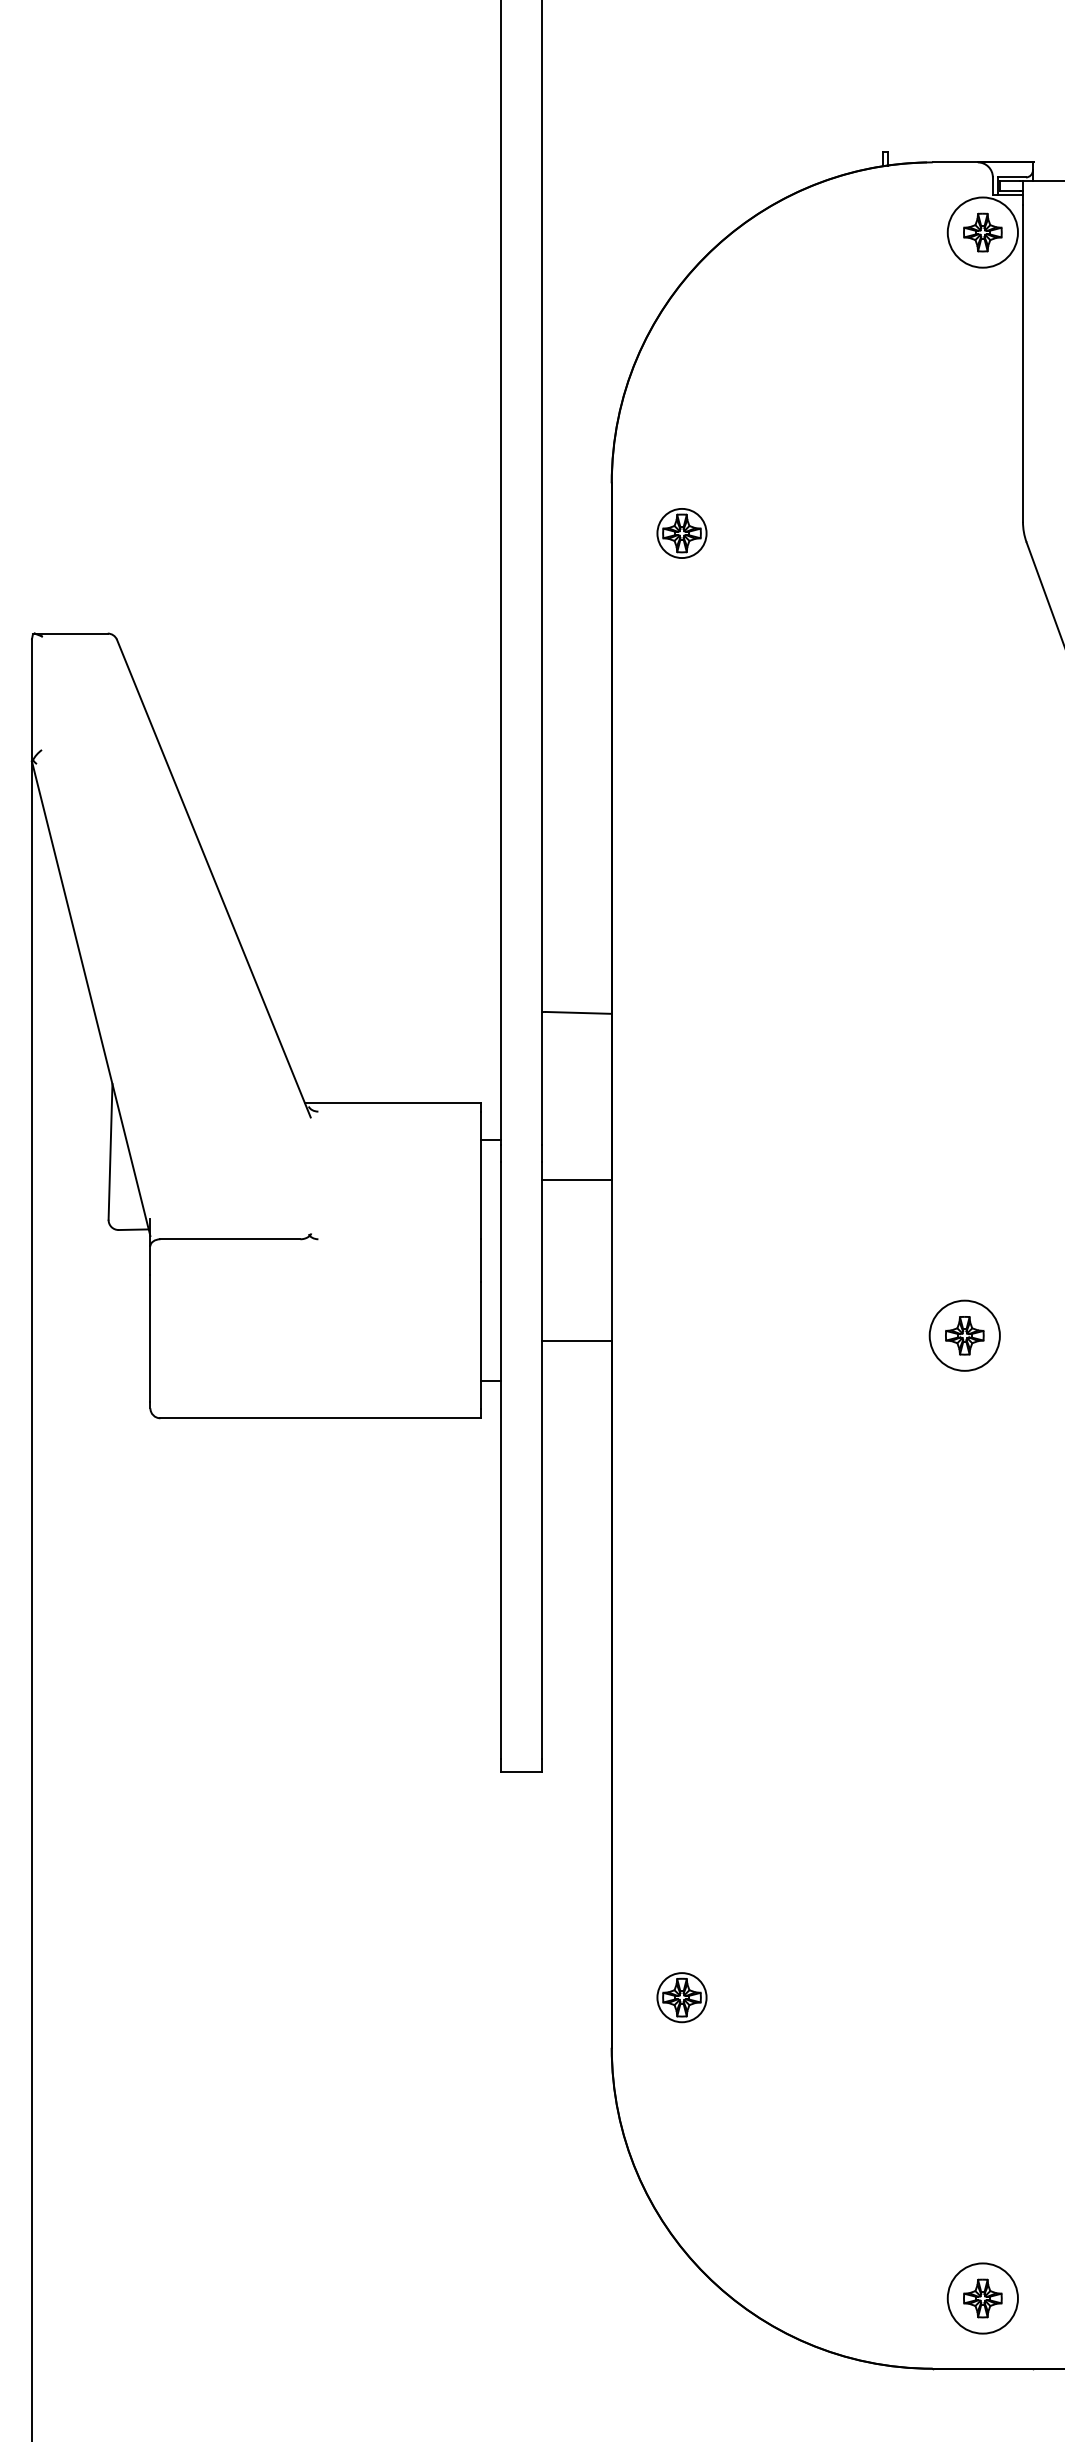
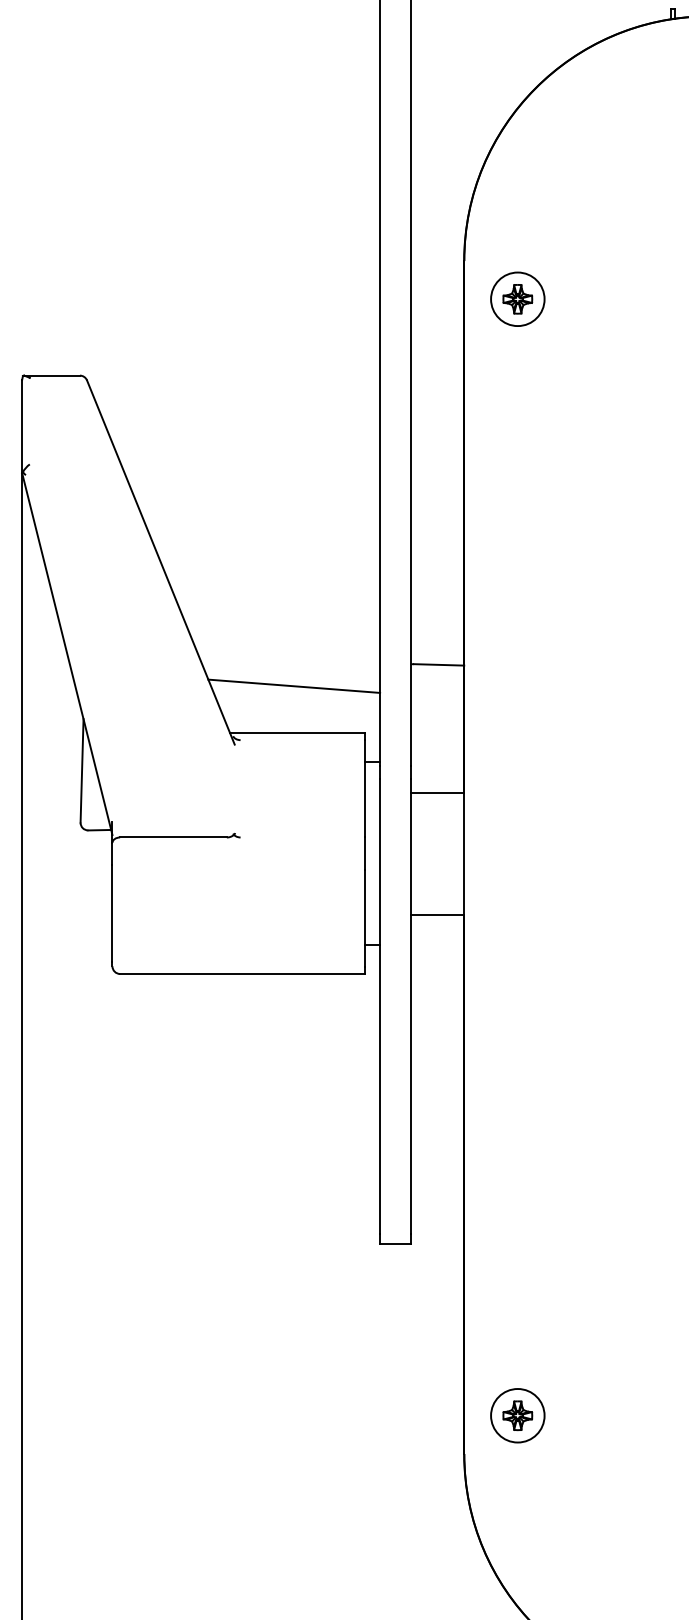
circle: (681, 533) -> (517, 299), size x1.43
line: (388, 1040) -> (294, 685), added
circle: (681, 1997) -> (517, 1415), size x1.43

